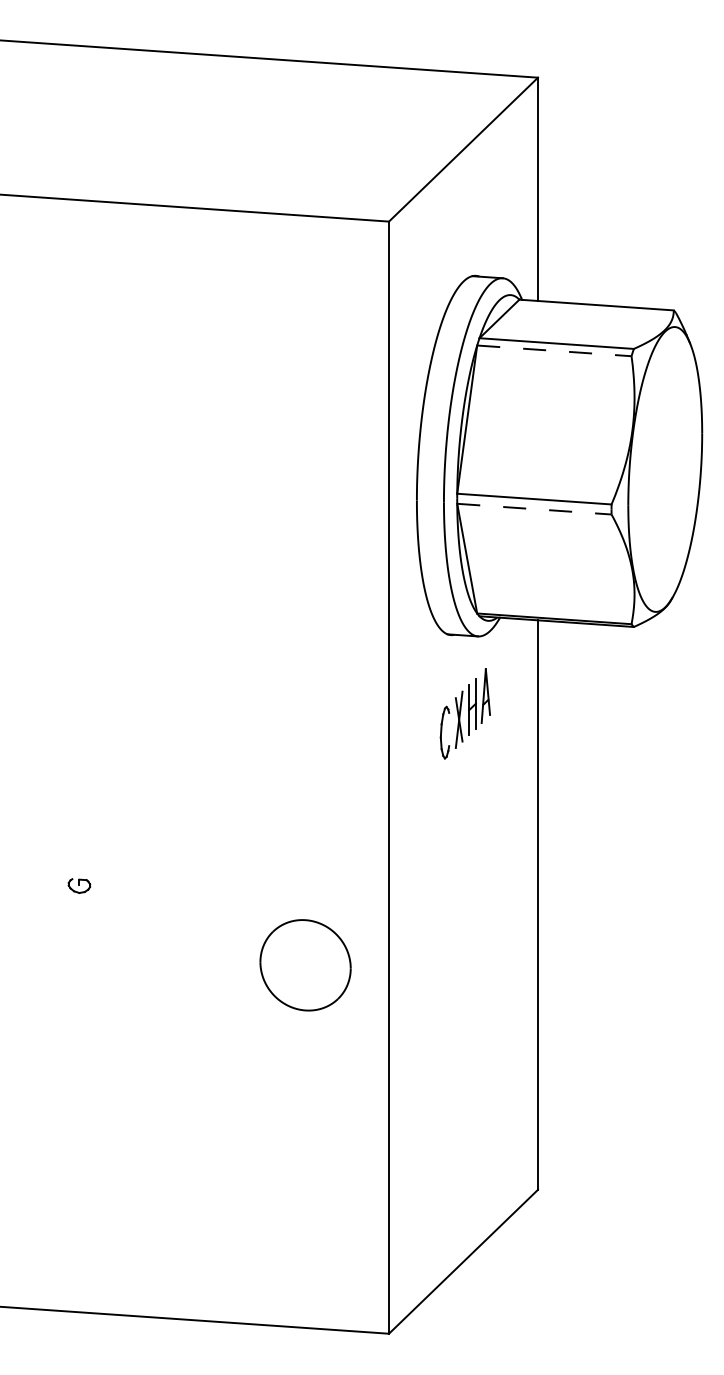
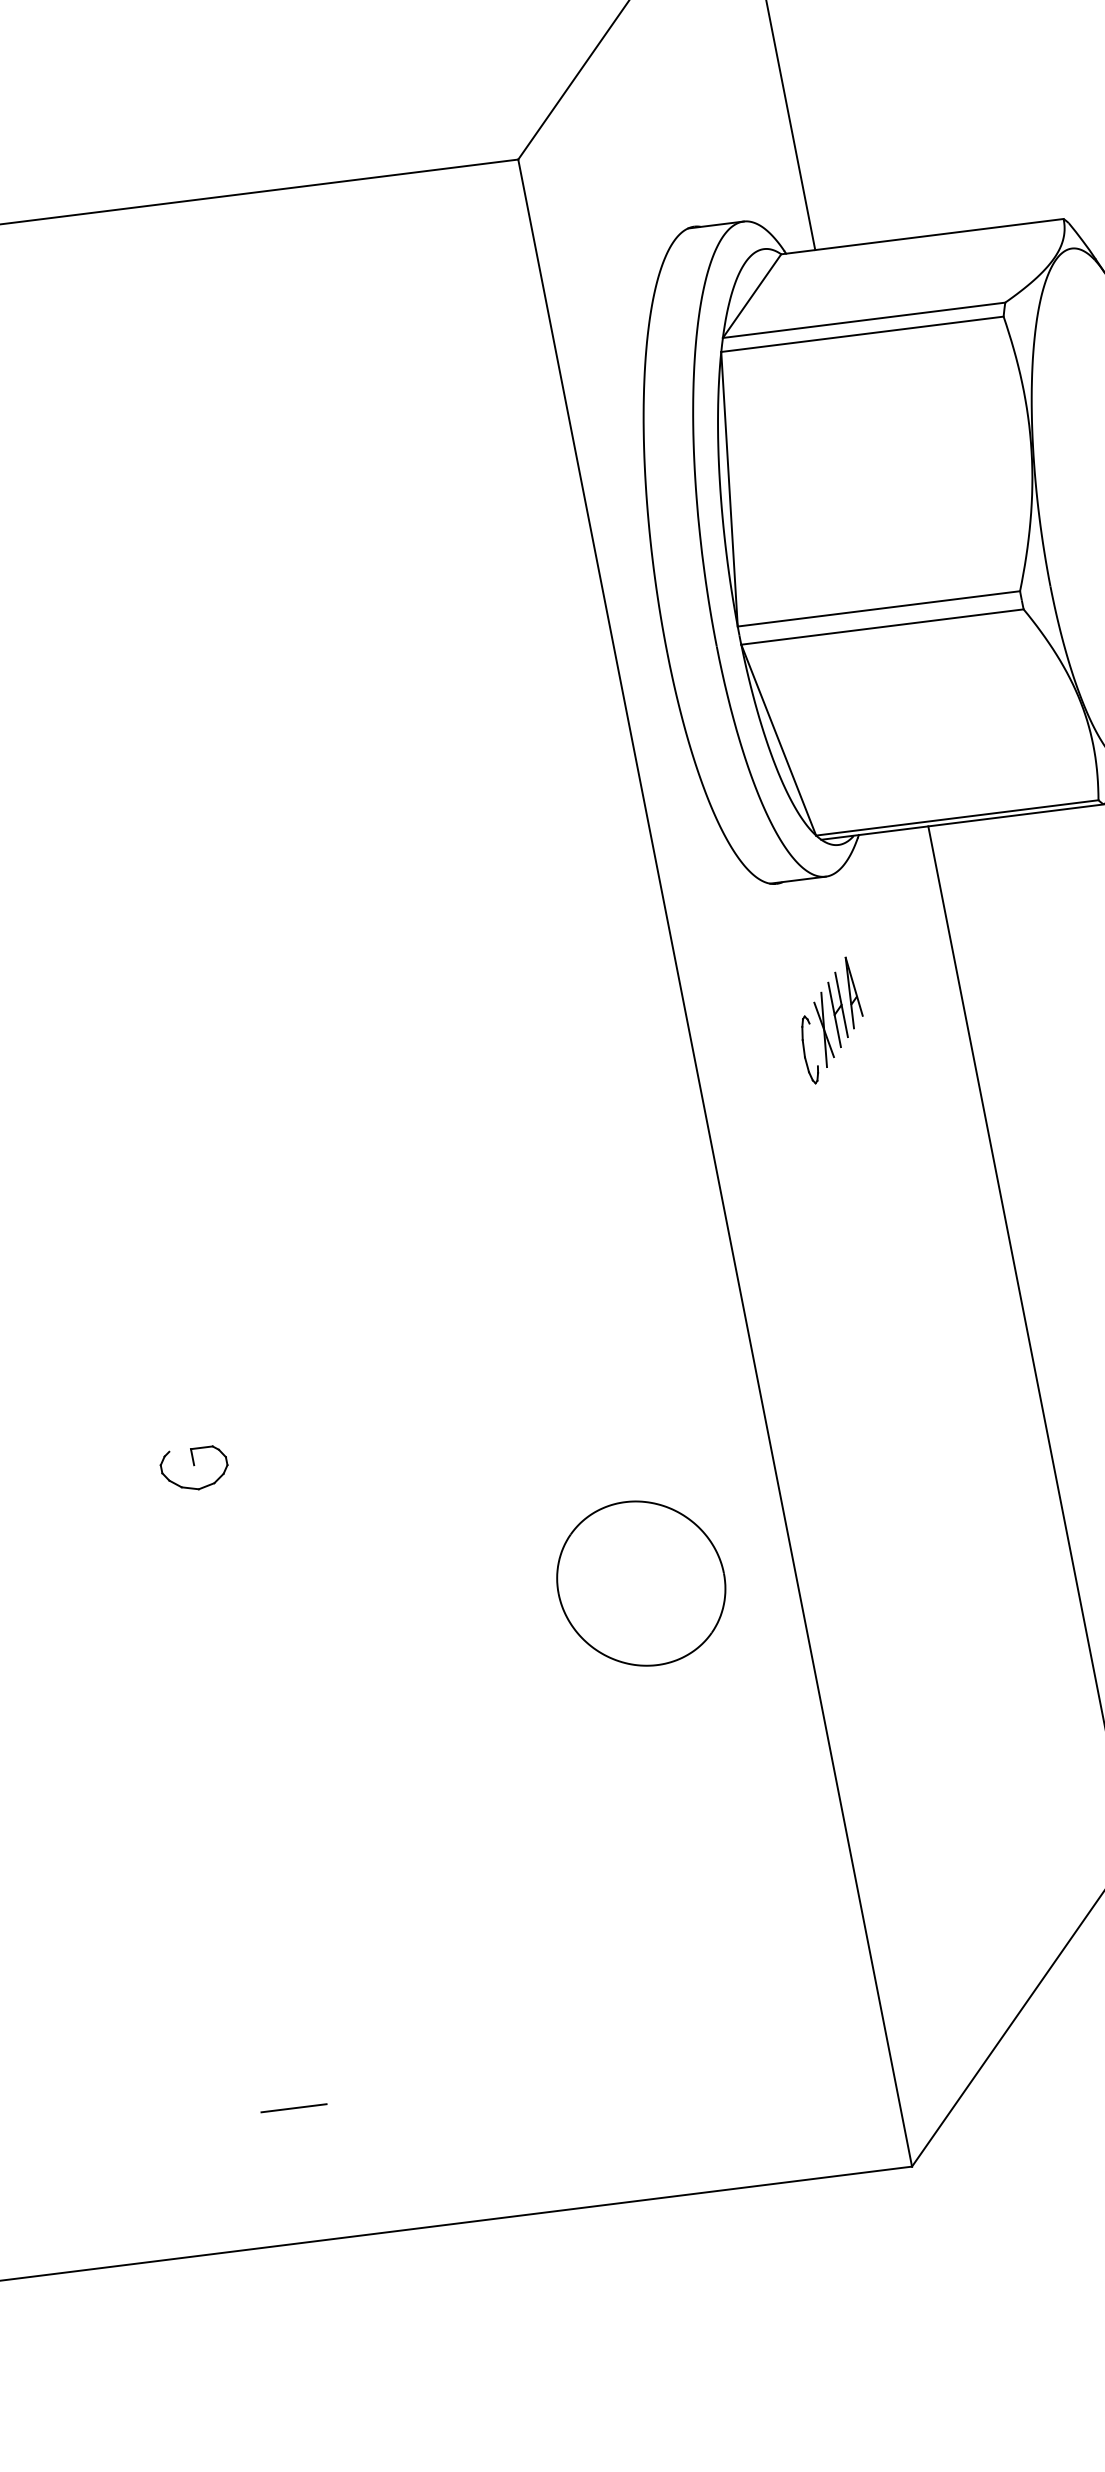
line: (554, 350) -> (862, 333), dashed -> solid
line: (534, 509) -> (882, 627), dashed -> solid
part: (465, 713) -> (830, 1020), size x0.71
part: (79, 885) -> (194, 1467), size x1.67
part: (305, 965) -> (641, 1583), moved
line: (65, 1237) -> (294, 2107), added

